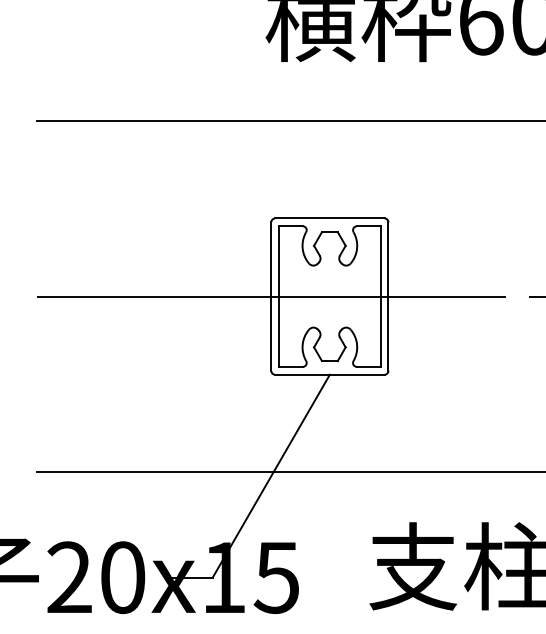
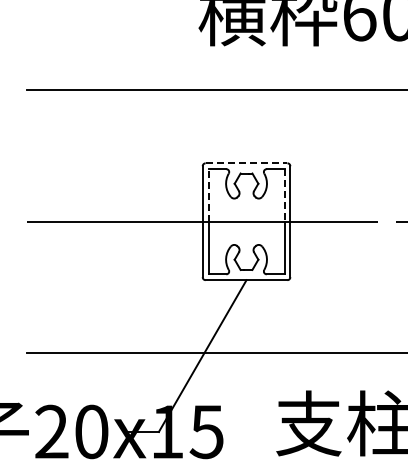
line: (329, 218) -> (246, 163), solid -> dashed
line: (279, 260) -> (208, 194), solid -> dashed
line: (380, 261) -> (284, 195), solid -> dashed

